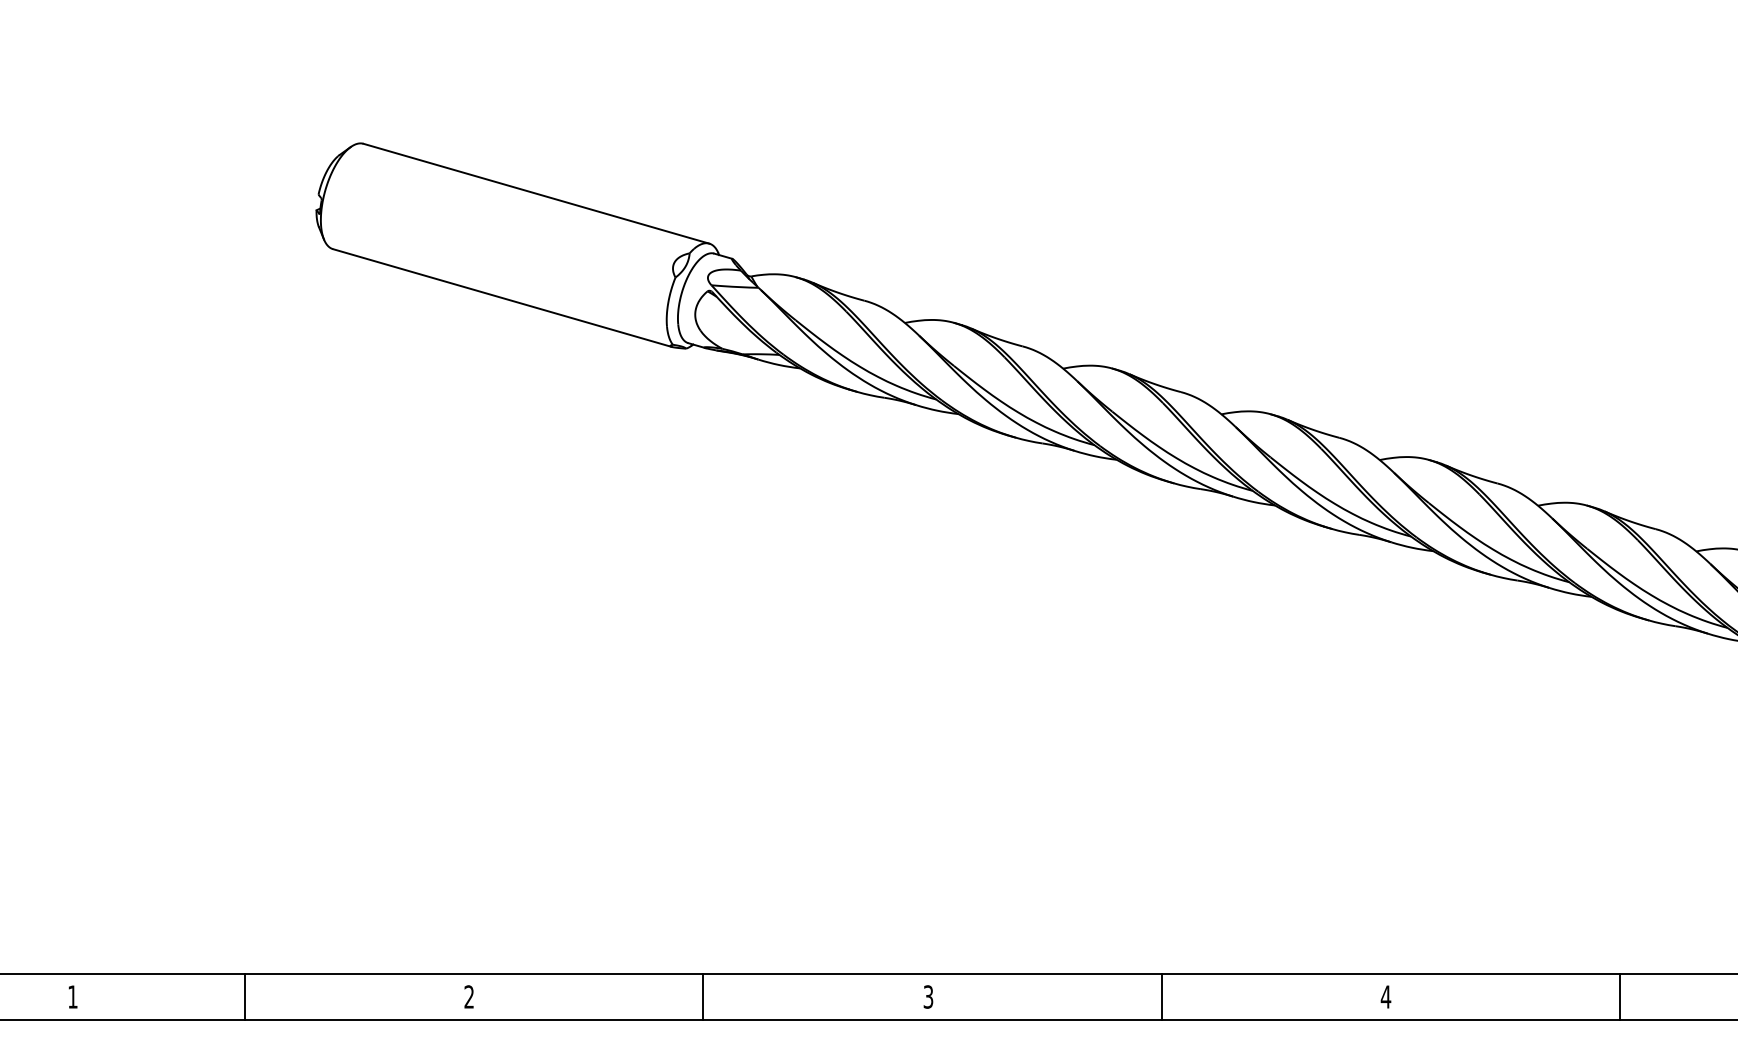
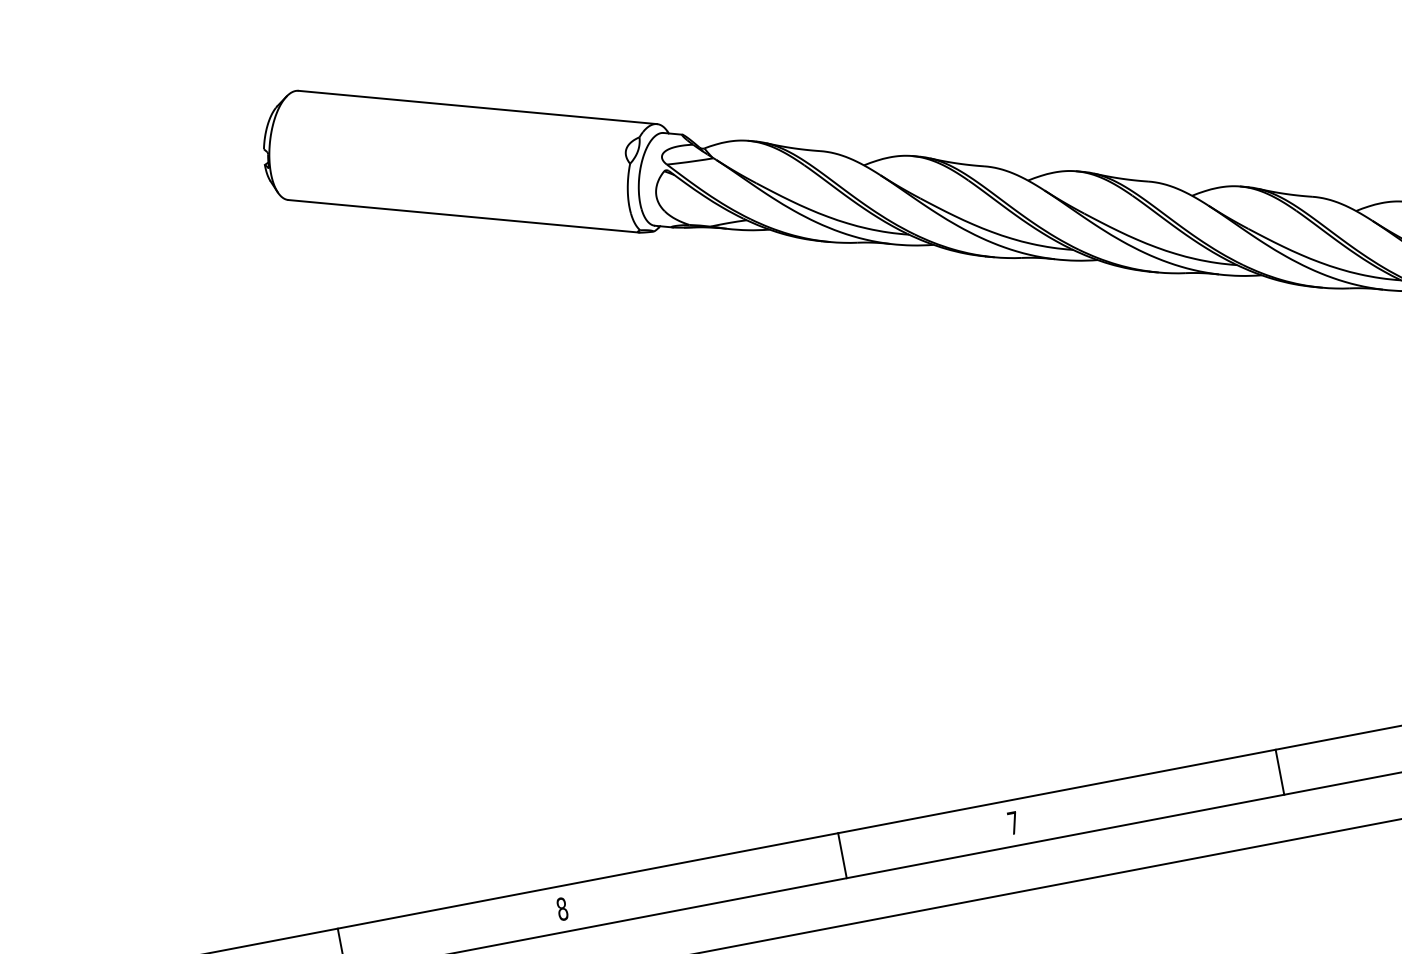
text: (469, 996) -> (562, 908), 2 -> 8
line: (703, 996) -> (842, 855), moved
text: (928, 996) -> (1013, 822), 3 -> 7
line: (1161, 996) -> (1279, 771), moved

